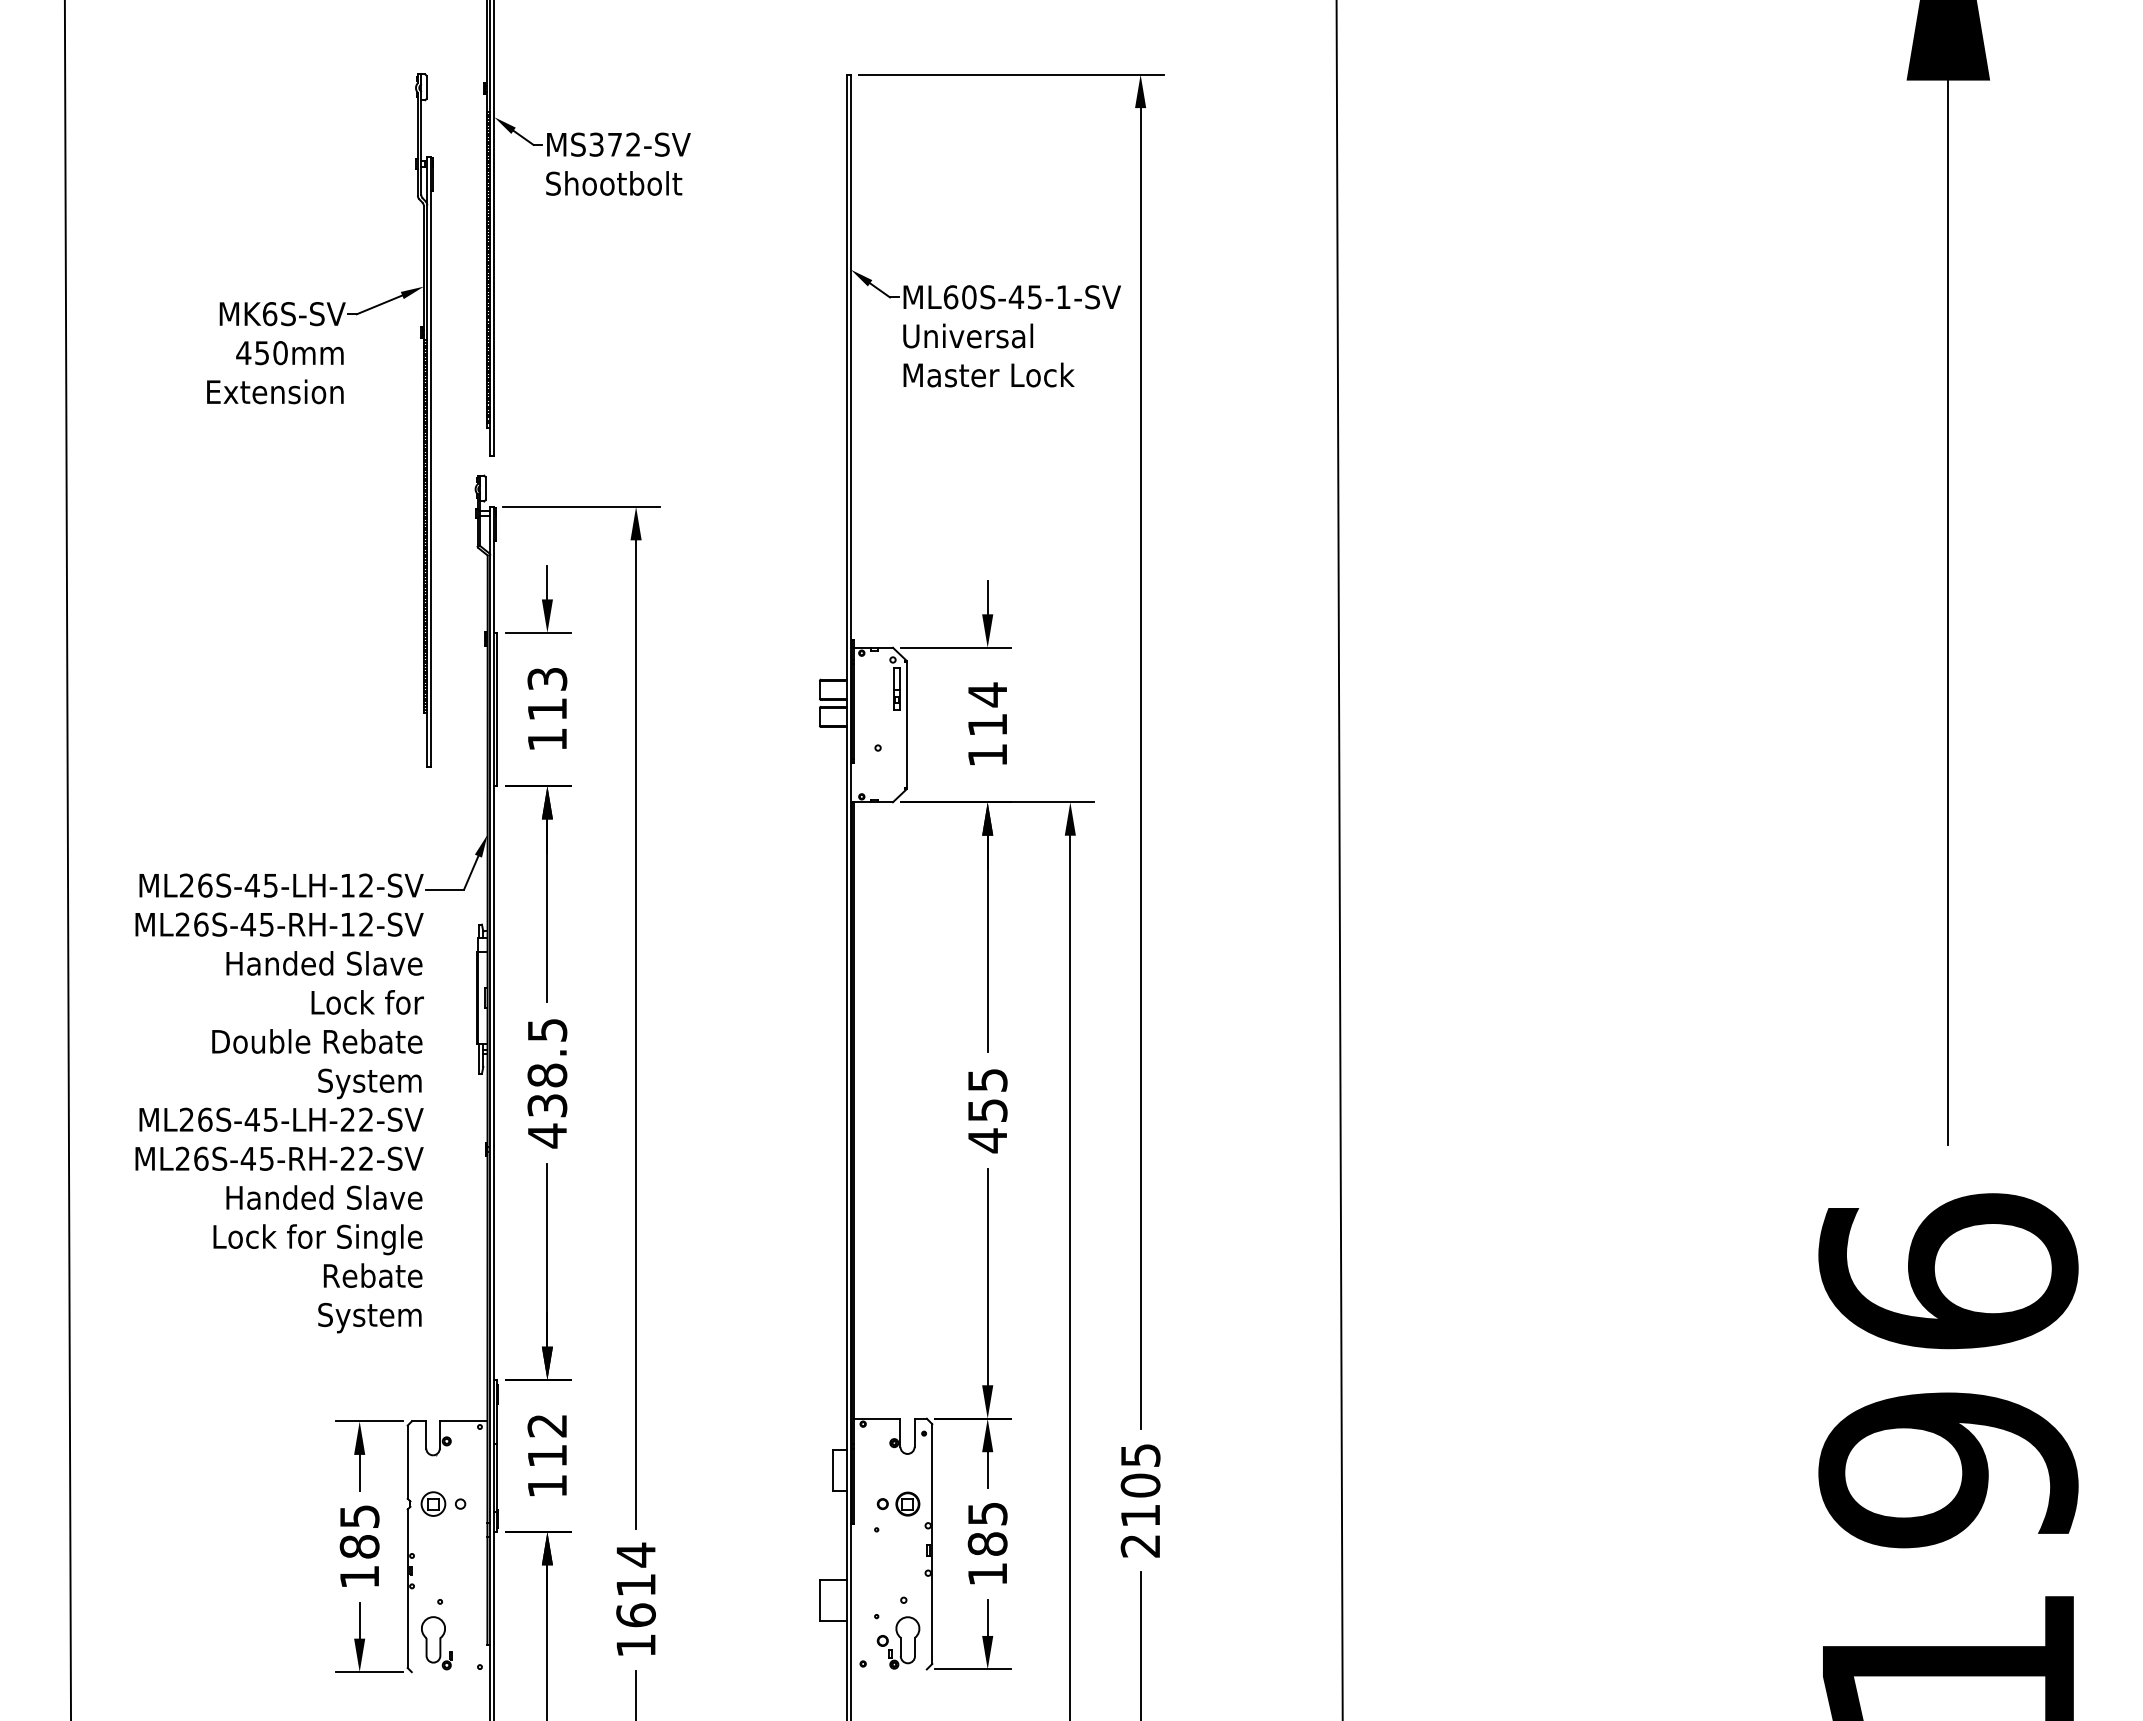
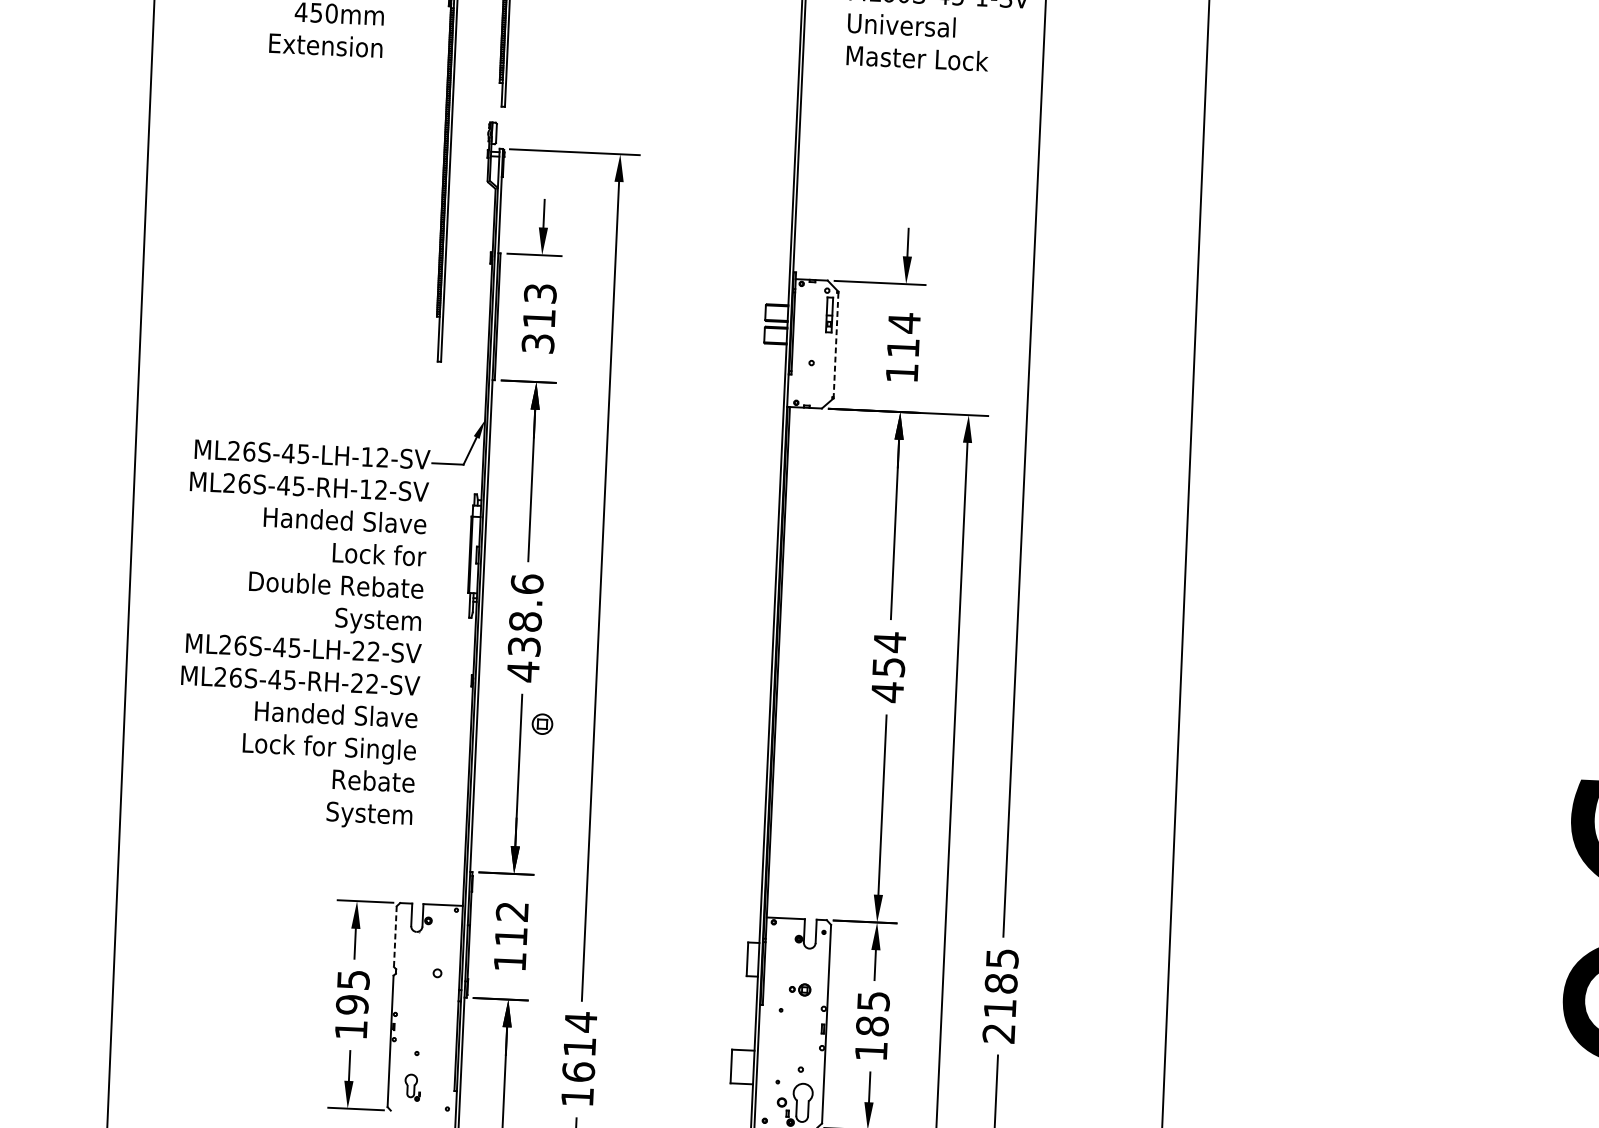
line: (906, 725) -> (836, 345), solid -> dashed
text: (547, 739) -> (538, 343), 113 -> 313
text: (547, 1029) -> (527, 583), 438.5 -> 438.6
text: (987, 1079) -> (889, 641), 455 -> 454
line: (407, 1462) -> (395, 936), solid -> dashed
text: (1140, 1485) -> (1001, 983), 2105 -> 2185
part: (433, 1503) -> (542, 723), moved
part: (898, 1503) -> (800, 989), size x0.6
text: (359, 1546) -> (352, 1004), 185 -> 195
part: (436, 1643) -> (412, 1087), size x0.6

